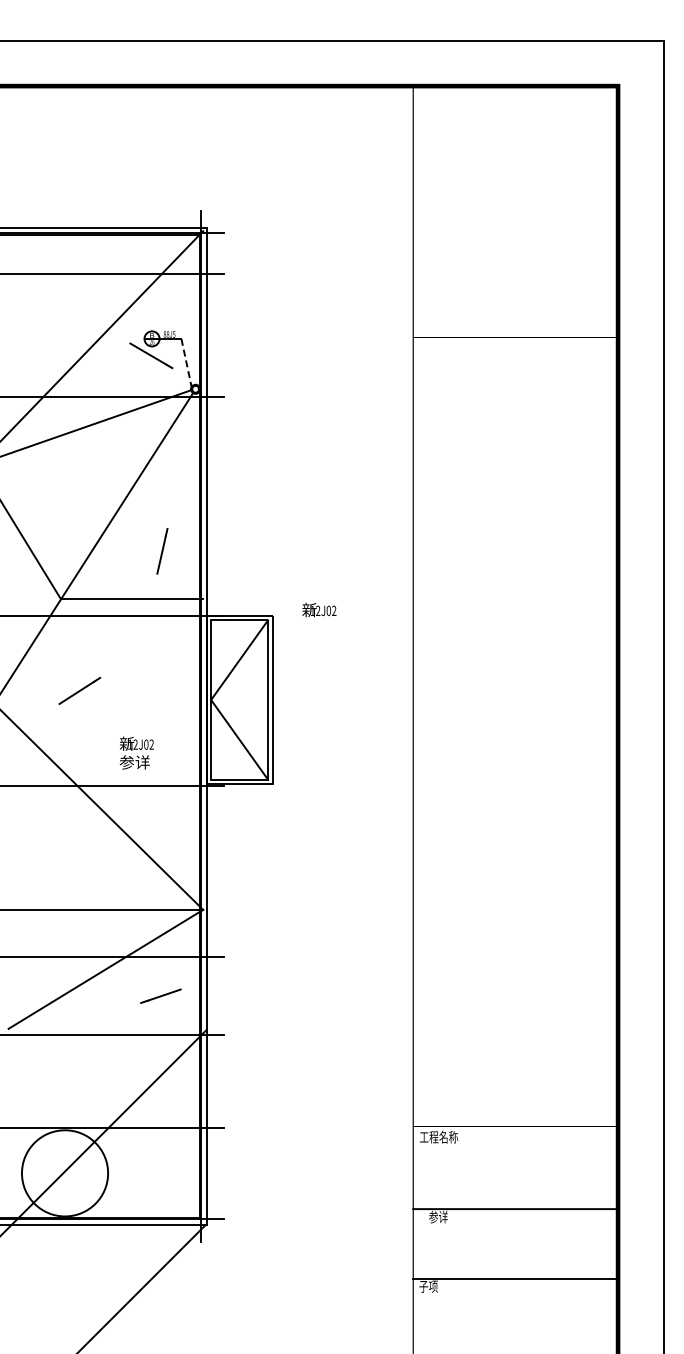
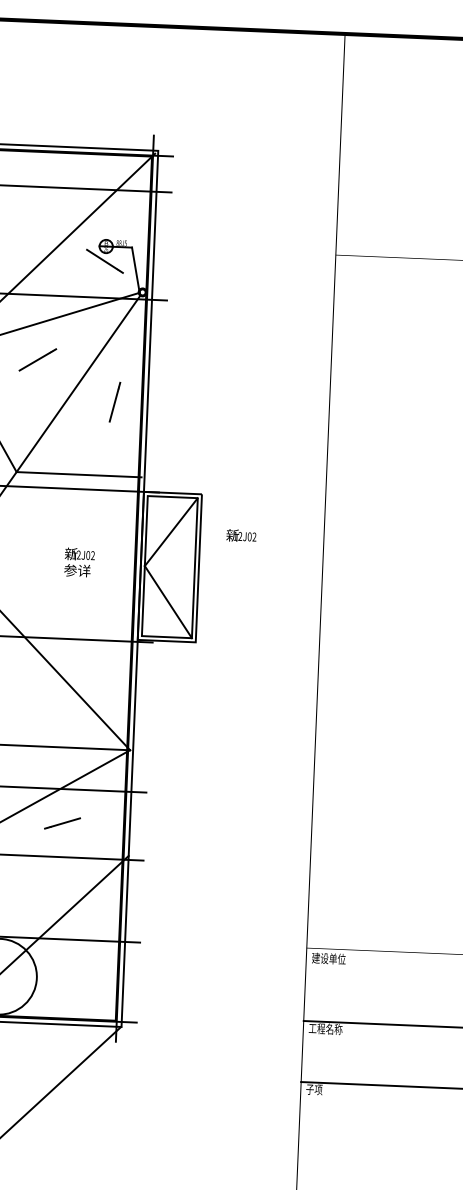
line: (186, 364) -> (135, 270), dashed -> solid
line: (162, 551) -> (115, 402), moved
text: (319, 609) -> (241, 535), moved
line: (79, 690) -> (37, 359), moved
text: (136, 752) -> (79, 562), moved
line: (160, 995) -> (62, 822), moved
text: (438, 1136) -> (328, 958), 工程名称 -> 建设单位
text: (438, 1216) -> (325, 1028), 参详 -> 工程名称

